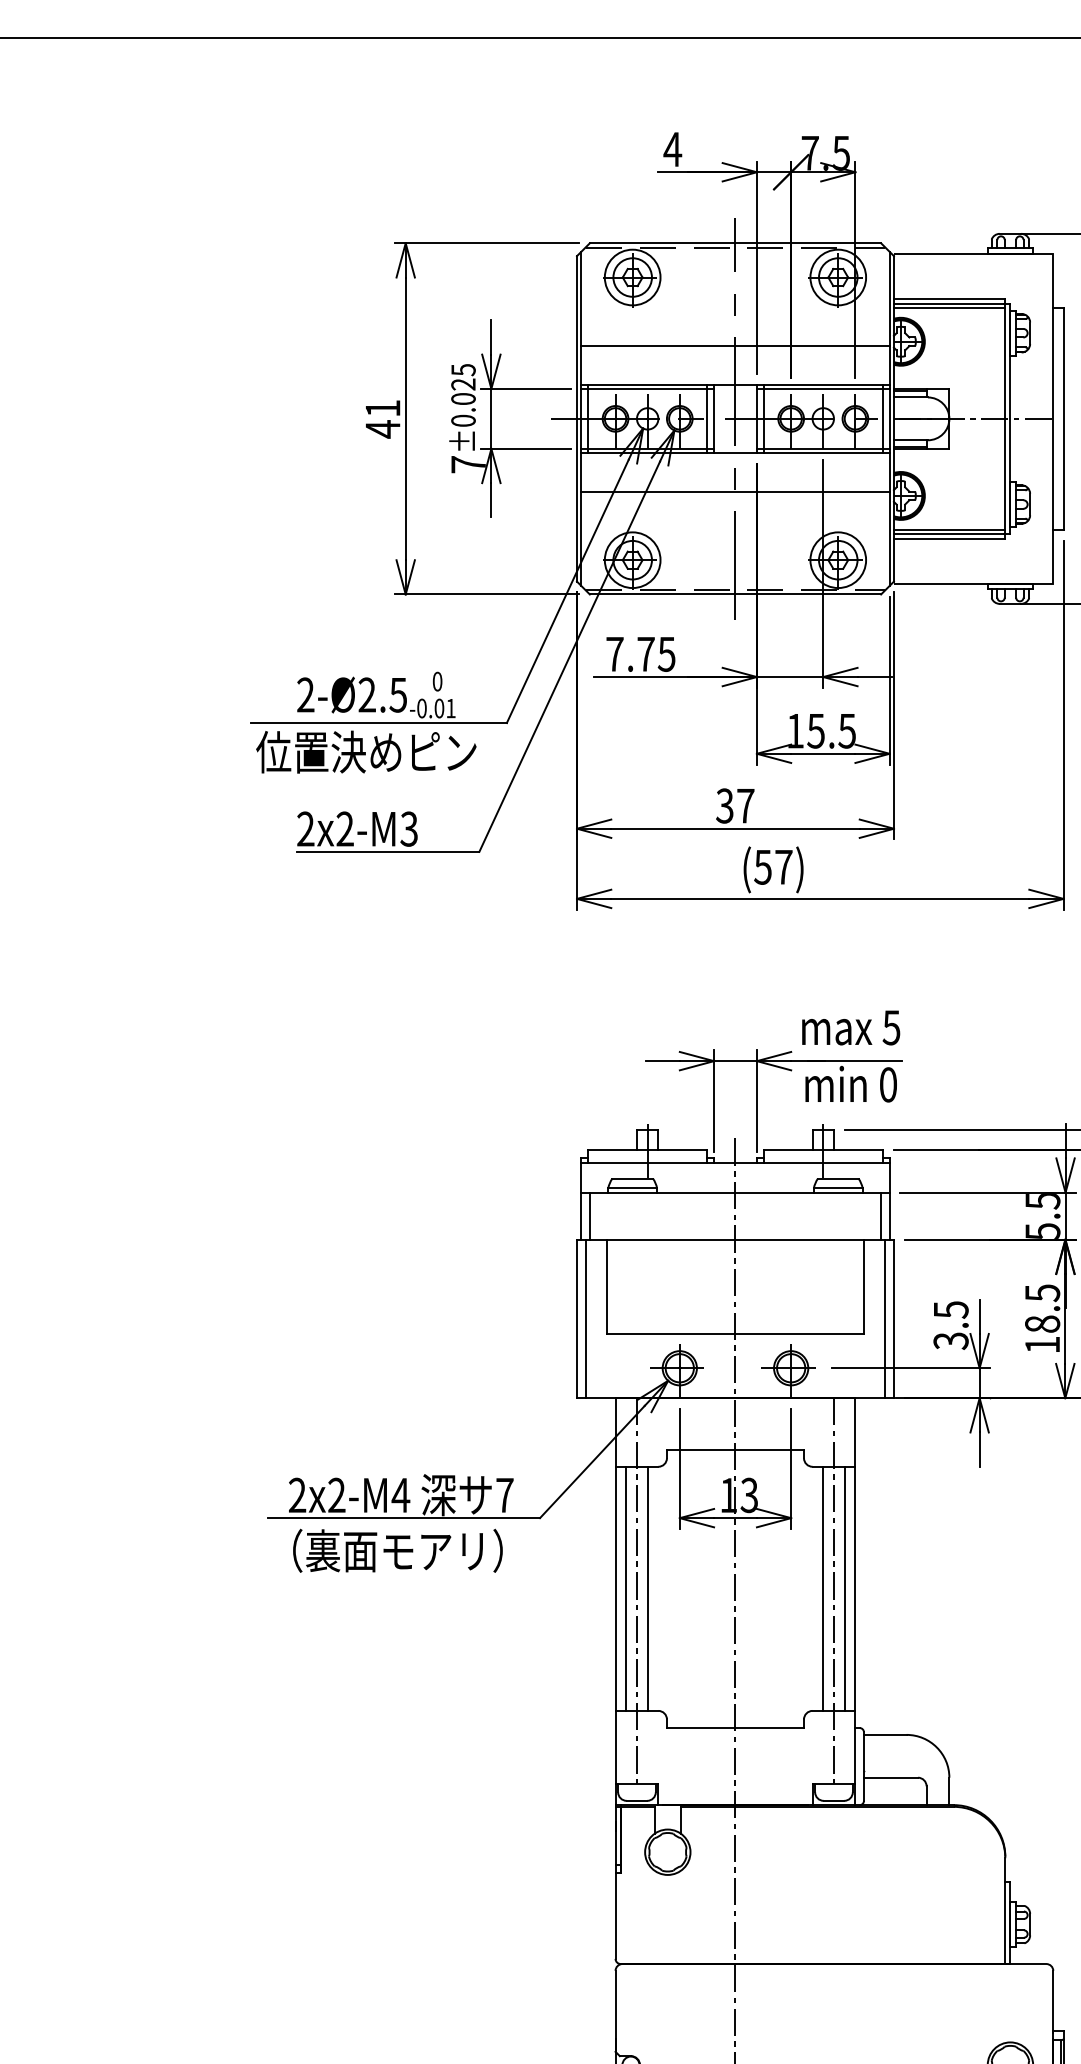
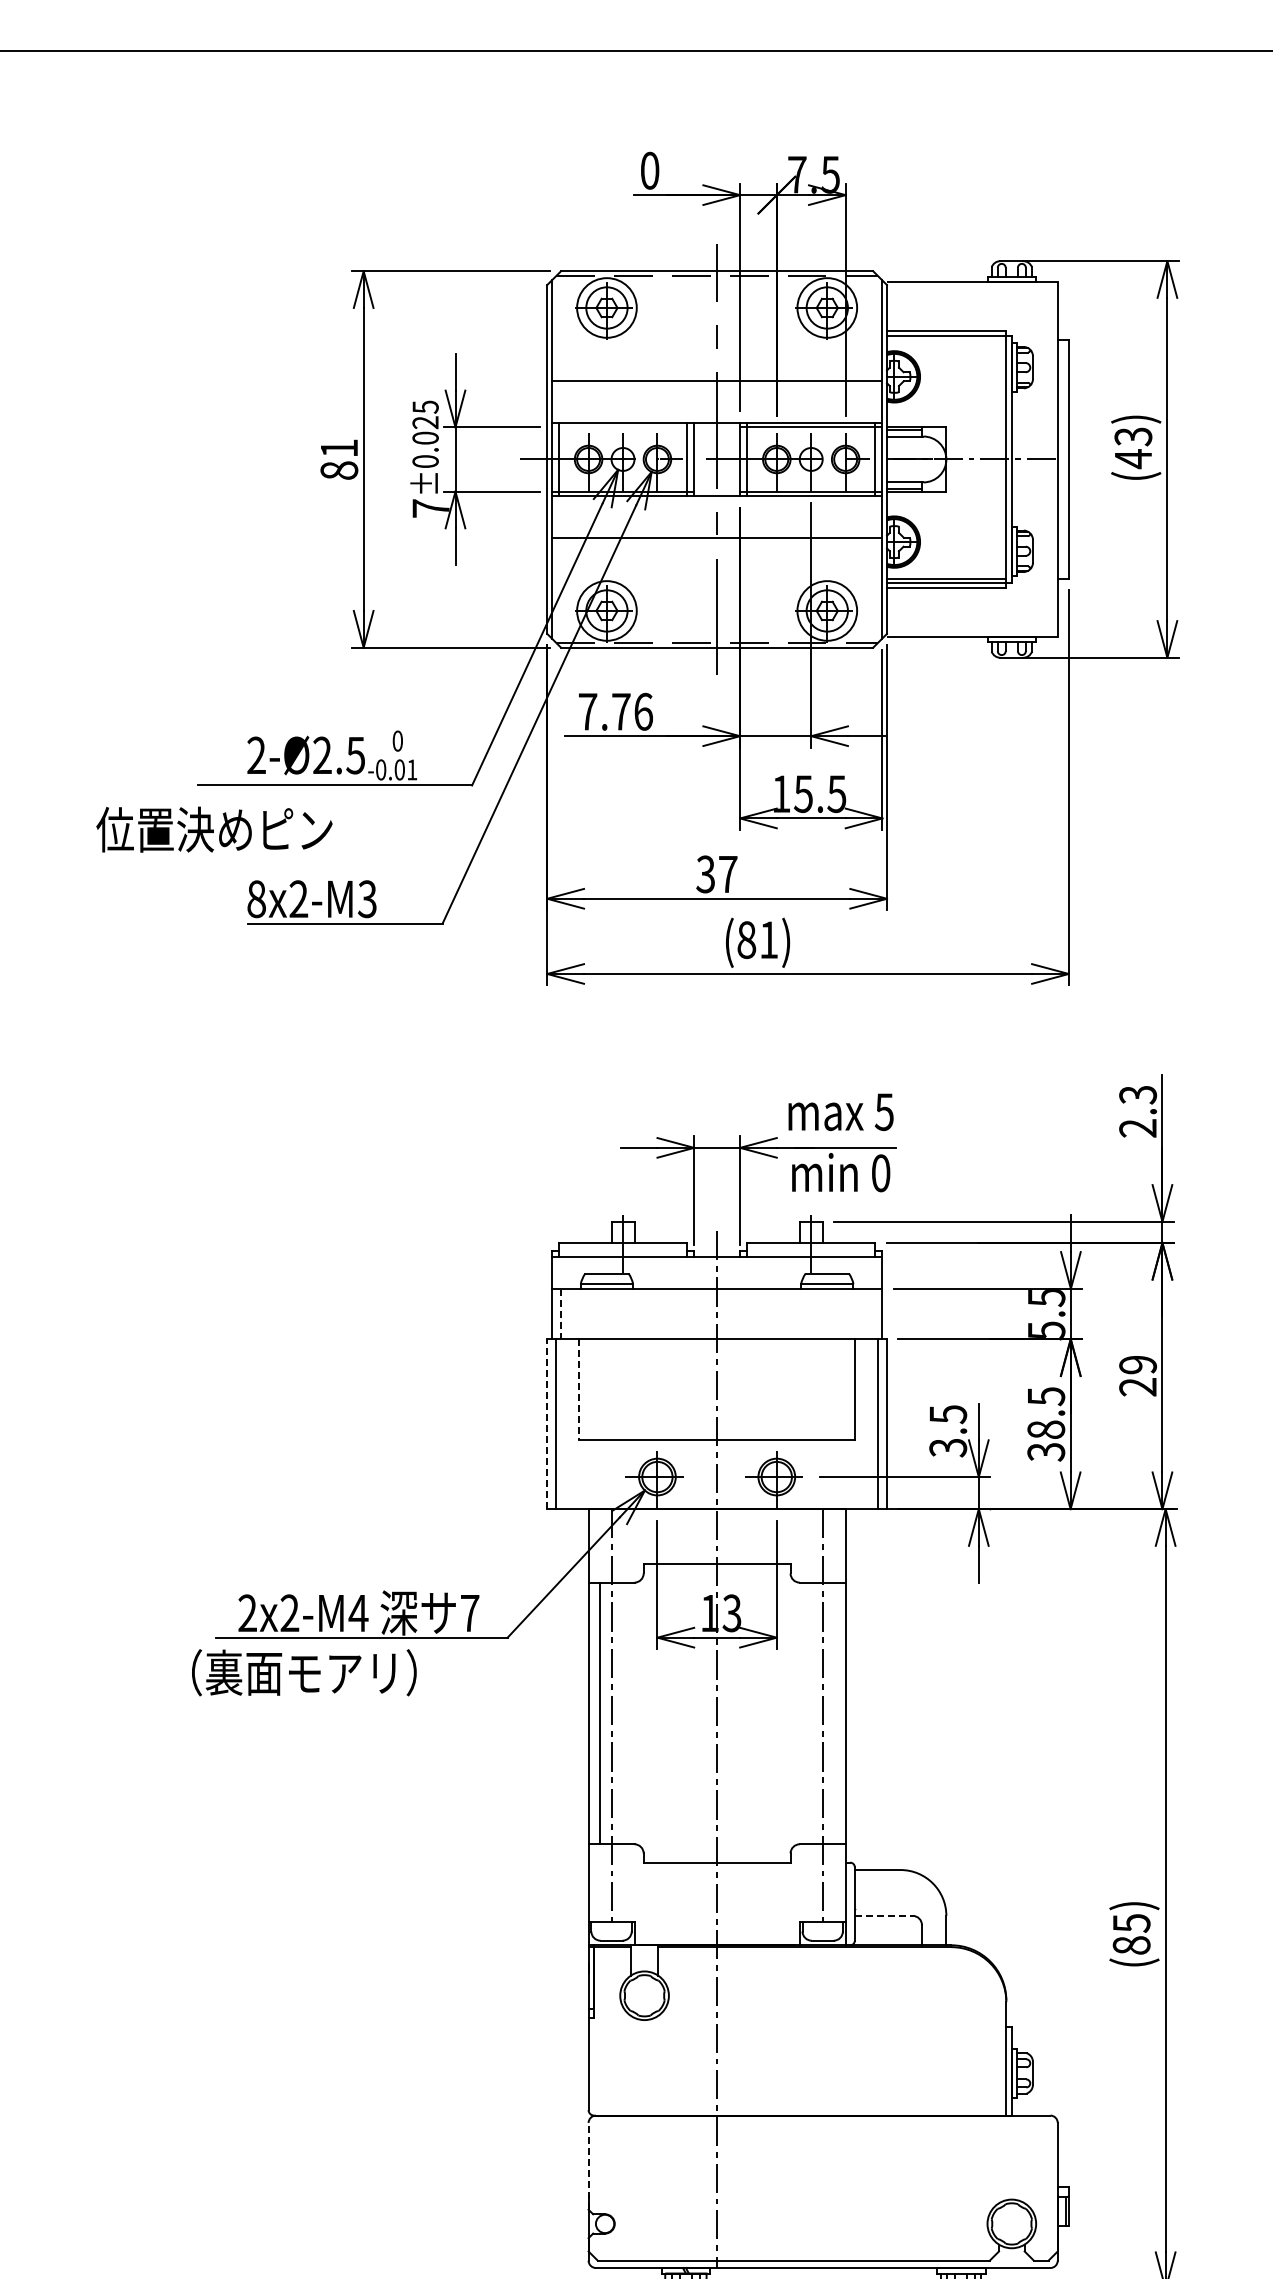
text: (672, 149) -> (649, 170), 4 -> 0
line: (949, 307) -> (946, 340), removed
line: (647, 389) -> (622, 427), removed
text: (383, 429) -> (339, 470), 41 -> 81
text: (666, 654) -> (643, 711), 7.75 -> 7.76
text: (366, 751) -> (214, 829), moved
text: (305, 829) -> (256, 899), 2x2-M3 -> 8x2-M3
text: (773, 866) -> (757, 939), (57) -> (81)
line: (881, 1215) -> (873, 1313), removed
line: (590, 1216) -> (561, 1314), solid -> dashed
line: (607, 1287) -> (579, 1390), solid -> dashed
line: (577, 1319) -> (547, 1424), solid -> dashed
text: (1042, 1345) -> (1046, 1452), 18.5 -> 38.5
text: (398, 1550) -> (304, 1672), moved
line: (648, 1588) -> (623, 1713), removed
line: (822, 1588) -> (810, 1713), removed
line: (844, 1588) -> (834, 1713), removed
line: (890, 1777) -> (883, 1915), solid -> dashed
line: (615, 2010) -> (588, 2165), solid -> dashed

